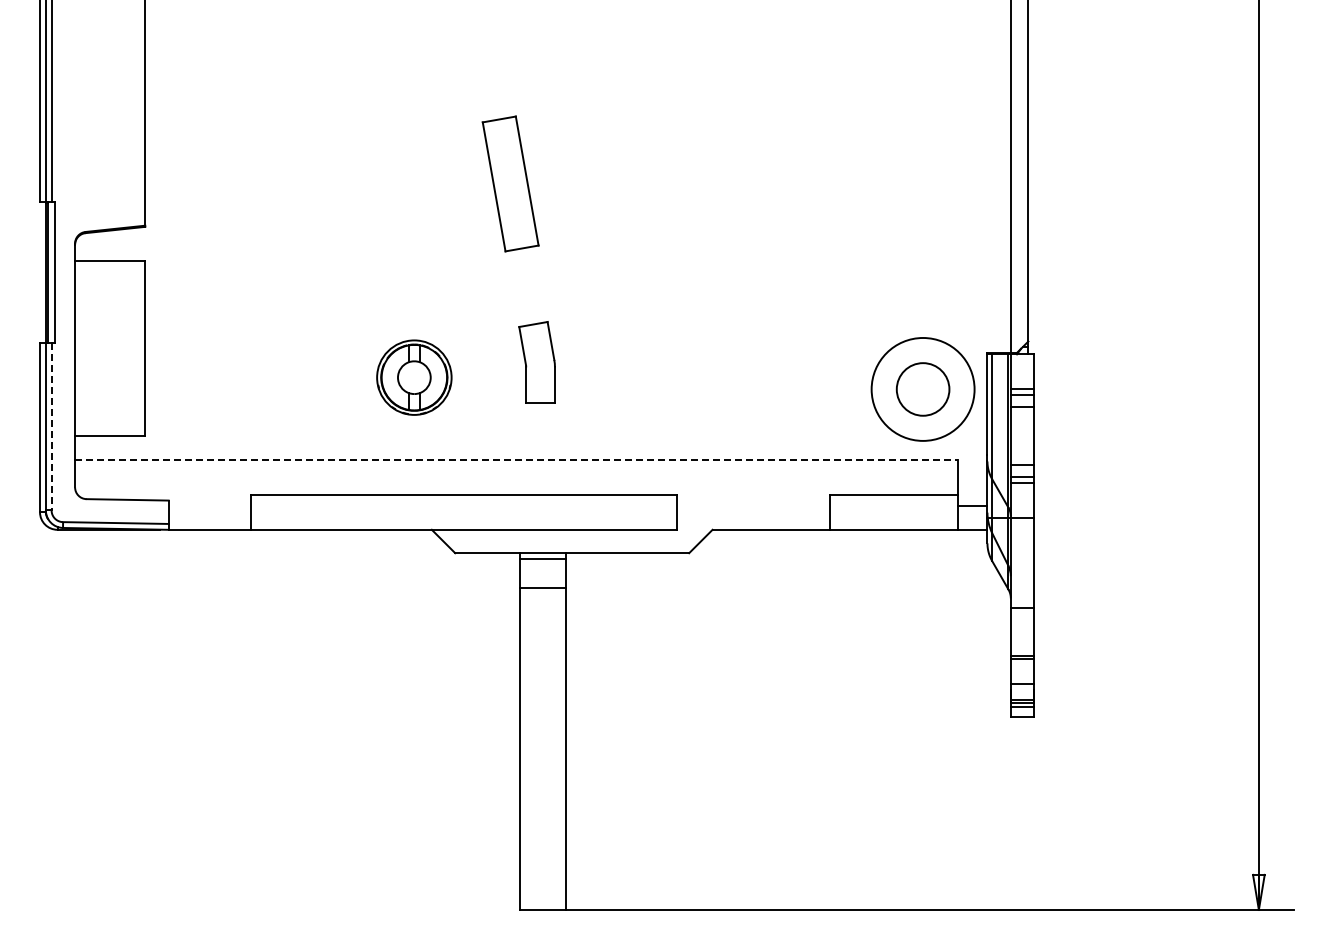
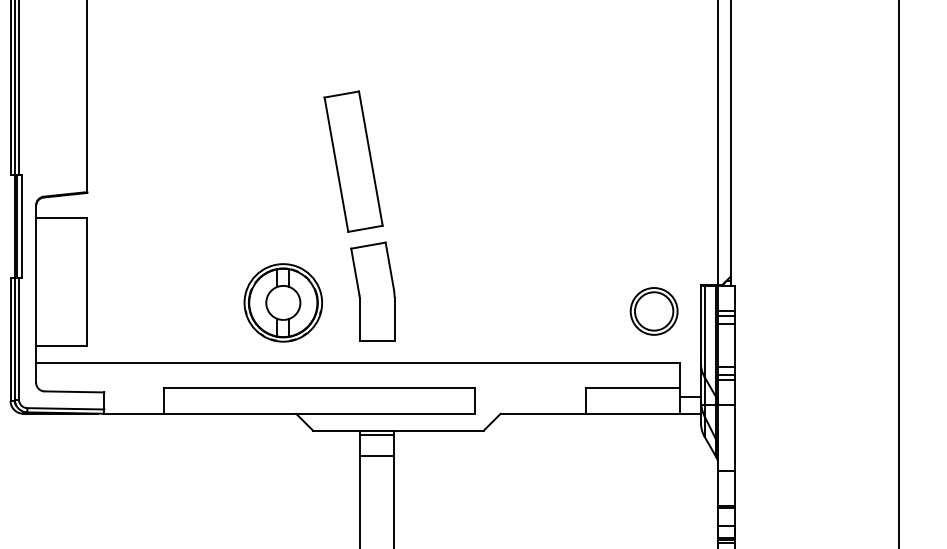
part: (510, 183) -> (353, 161), size x1.43
part: (536, 362) -> (372, 291), size x1.67
part: (414, 377) -> (283, 302), size x1.43
circle: (922, 389) -> (653, 311), size x0.62
line: (51, 426) -> (18, 338), dashed -> solid
line: (516, 459) -> (357, 362), dashed -> solid

